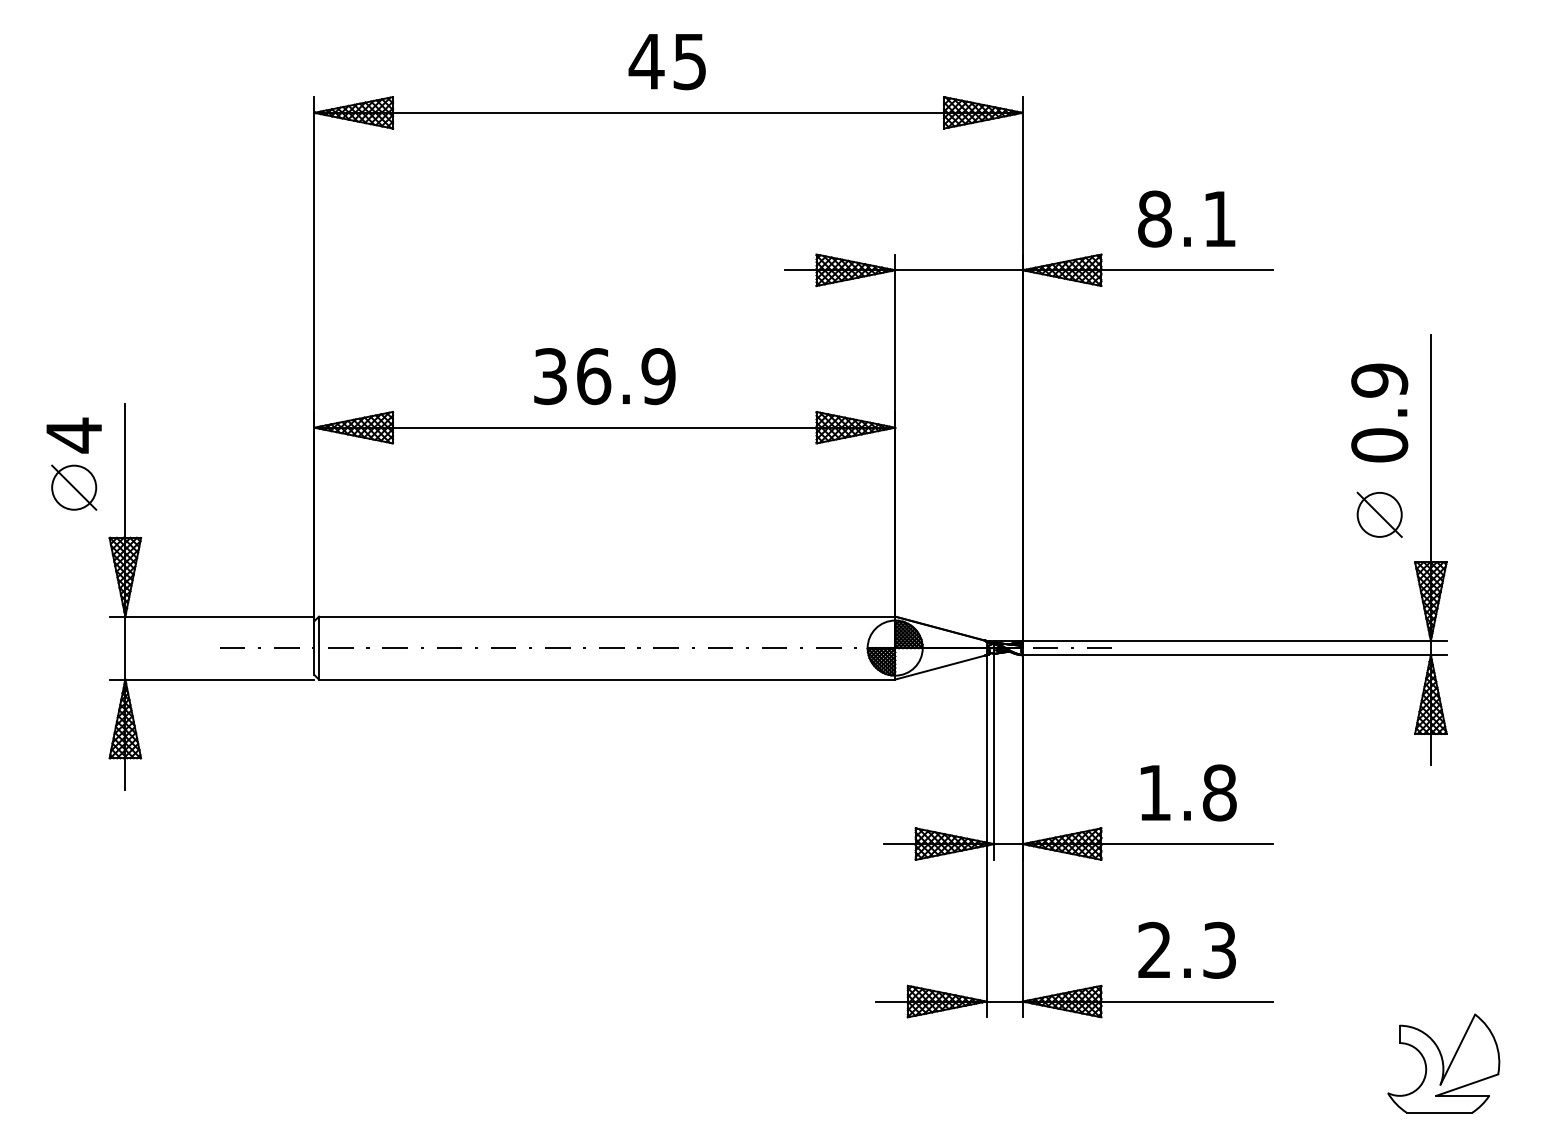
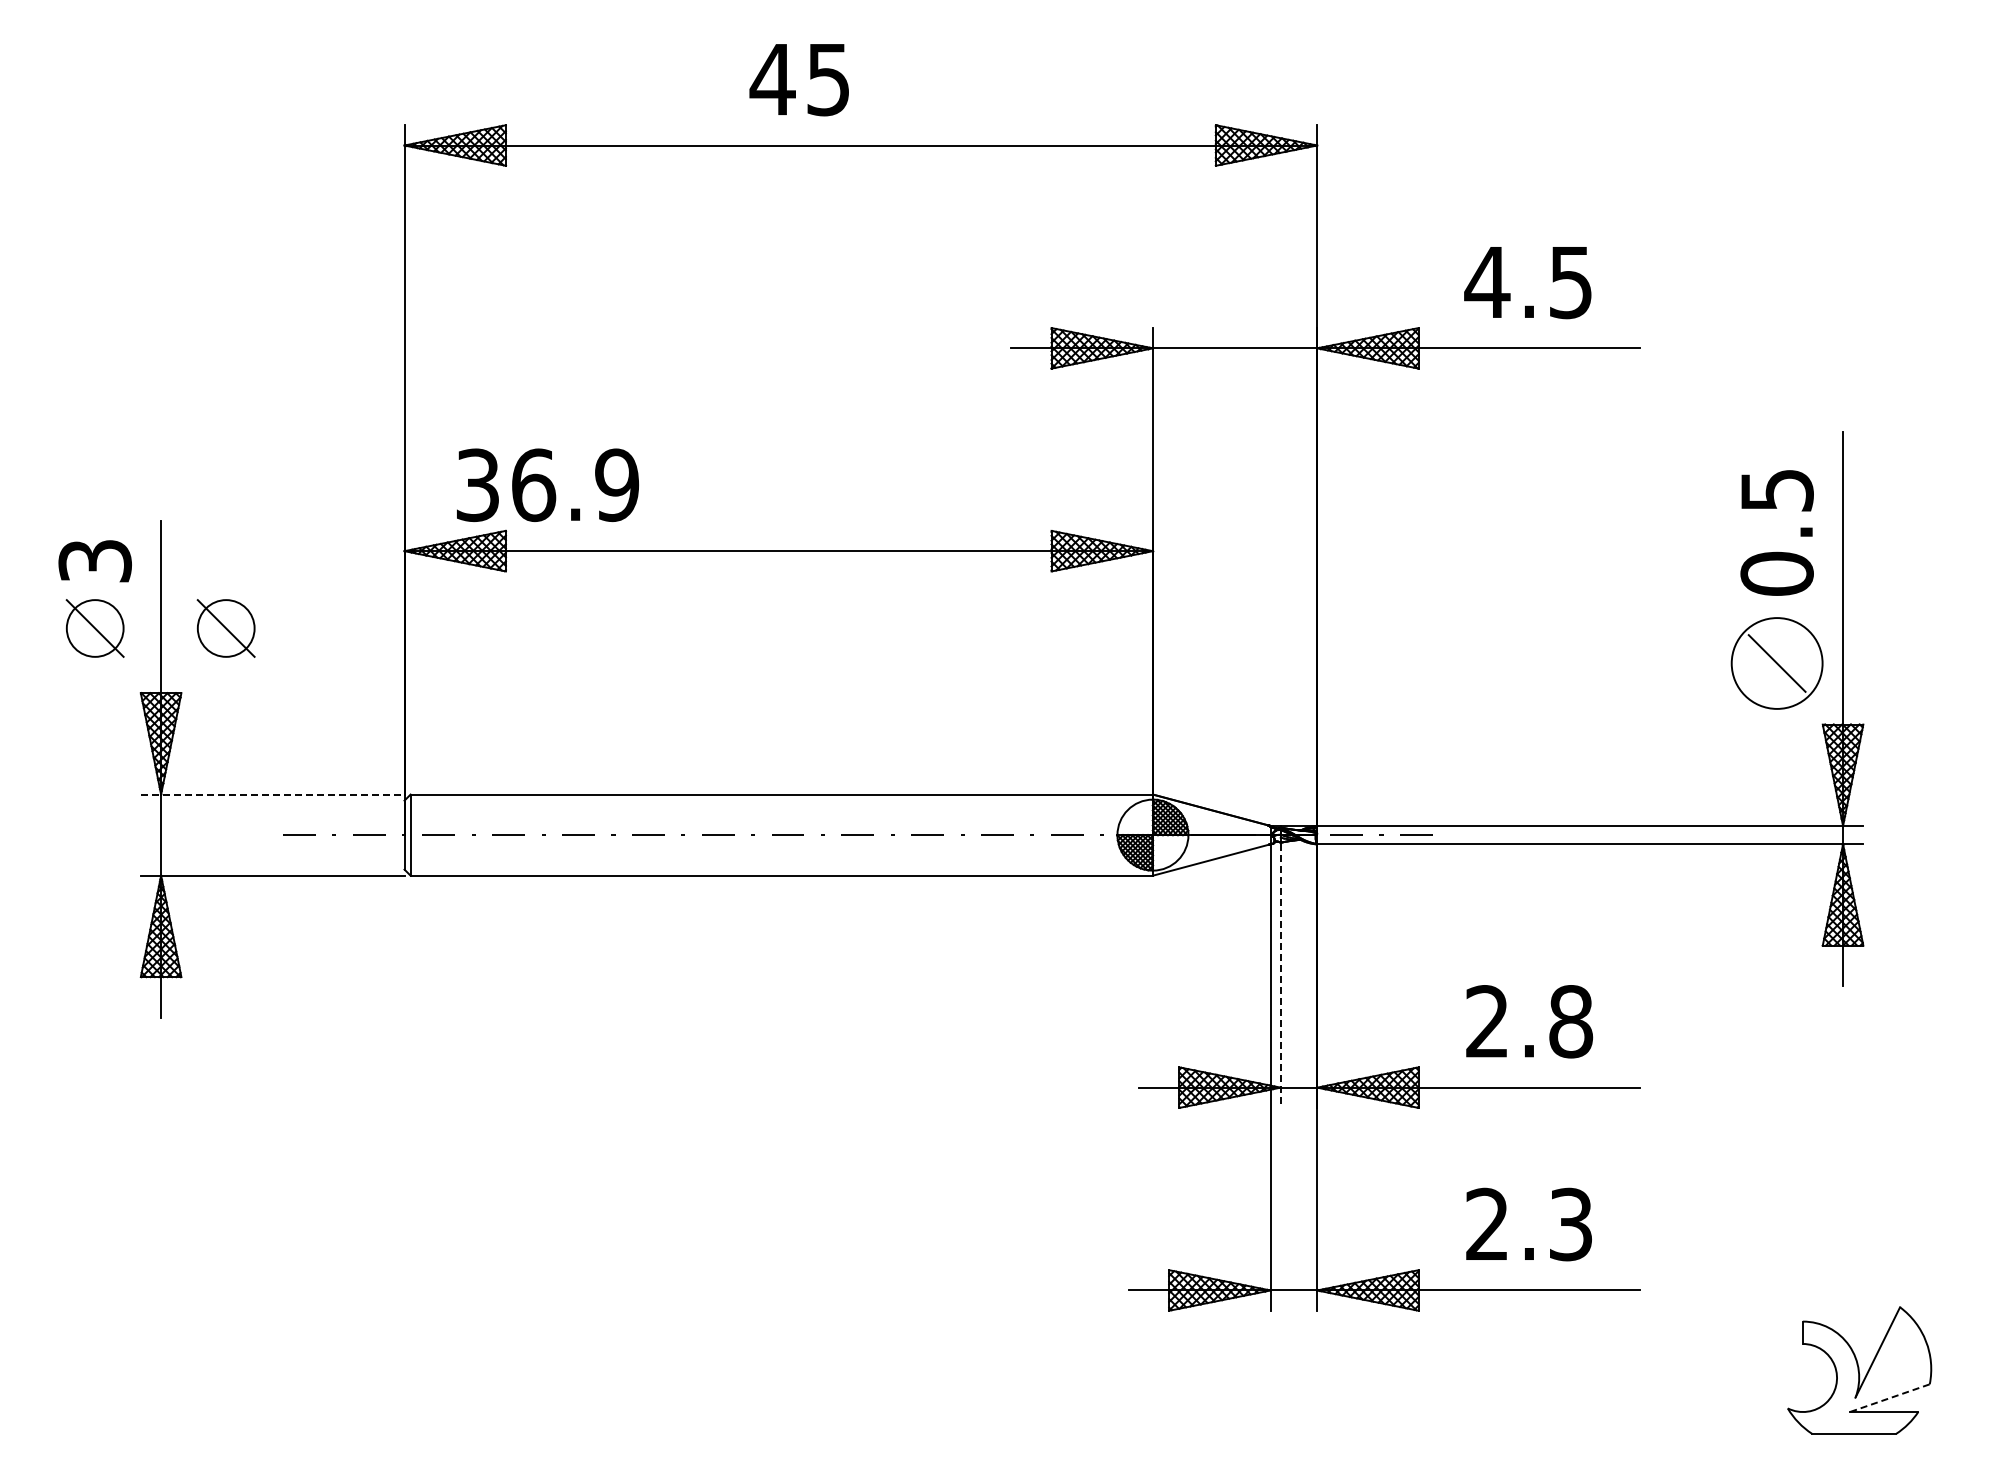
text: (666, 62) -> (798, 80), moved
text: (1185, 219) -> (1527, 282), 8.1 -> 4.5
text: (604, 375) -> (547, 484), moved
text: (1379, 380) -> (1776, 490), 0.9 -> 0.5
text: (73, 435) -> (94, 561), 4 -> 3
part: (175, 487) -> (225, 628), added
circle: (1379, 514) -> (1776, 663), size x1.6
line: (211, 616) -> (272, 794), solid -> dashed
line: (994, 757) -> (1280, 976), solid -> dashed
text: (1154, 792) -> (1486, 1021), 1.8 -> 2.8
line: (1467, 1084) -> (1890, 1397), solid -> dashed

